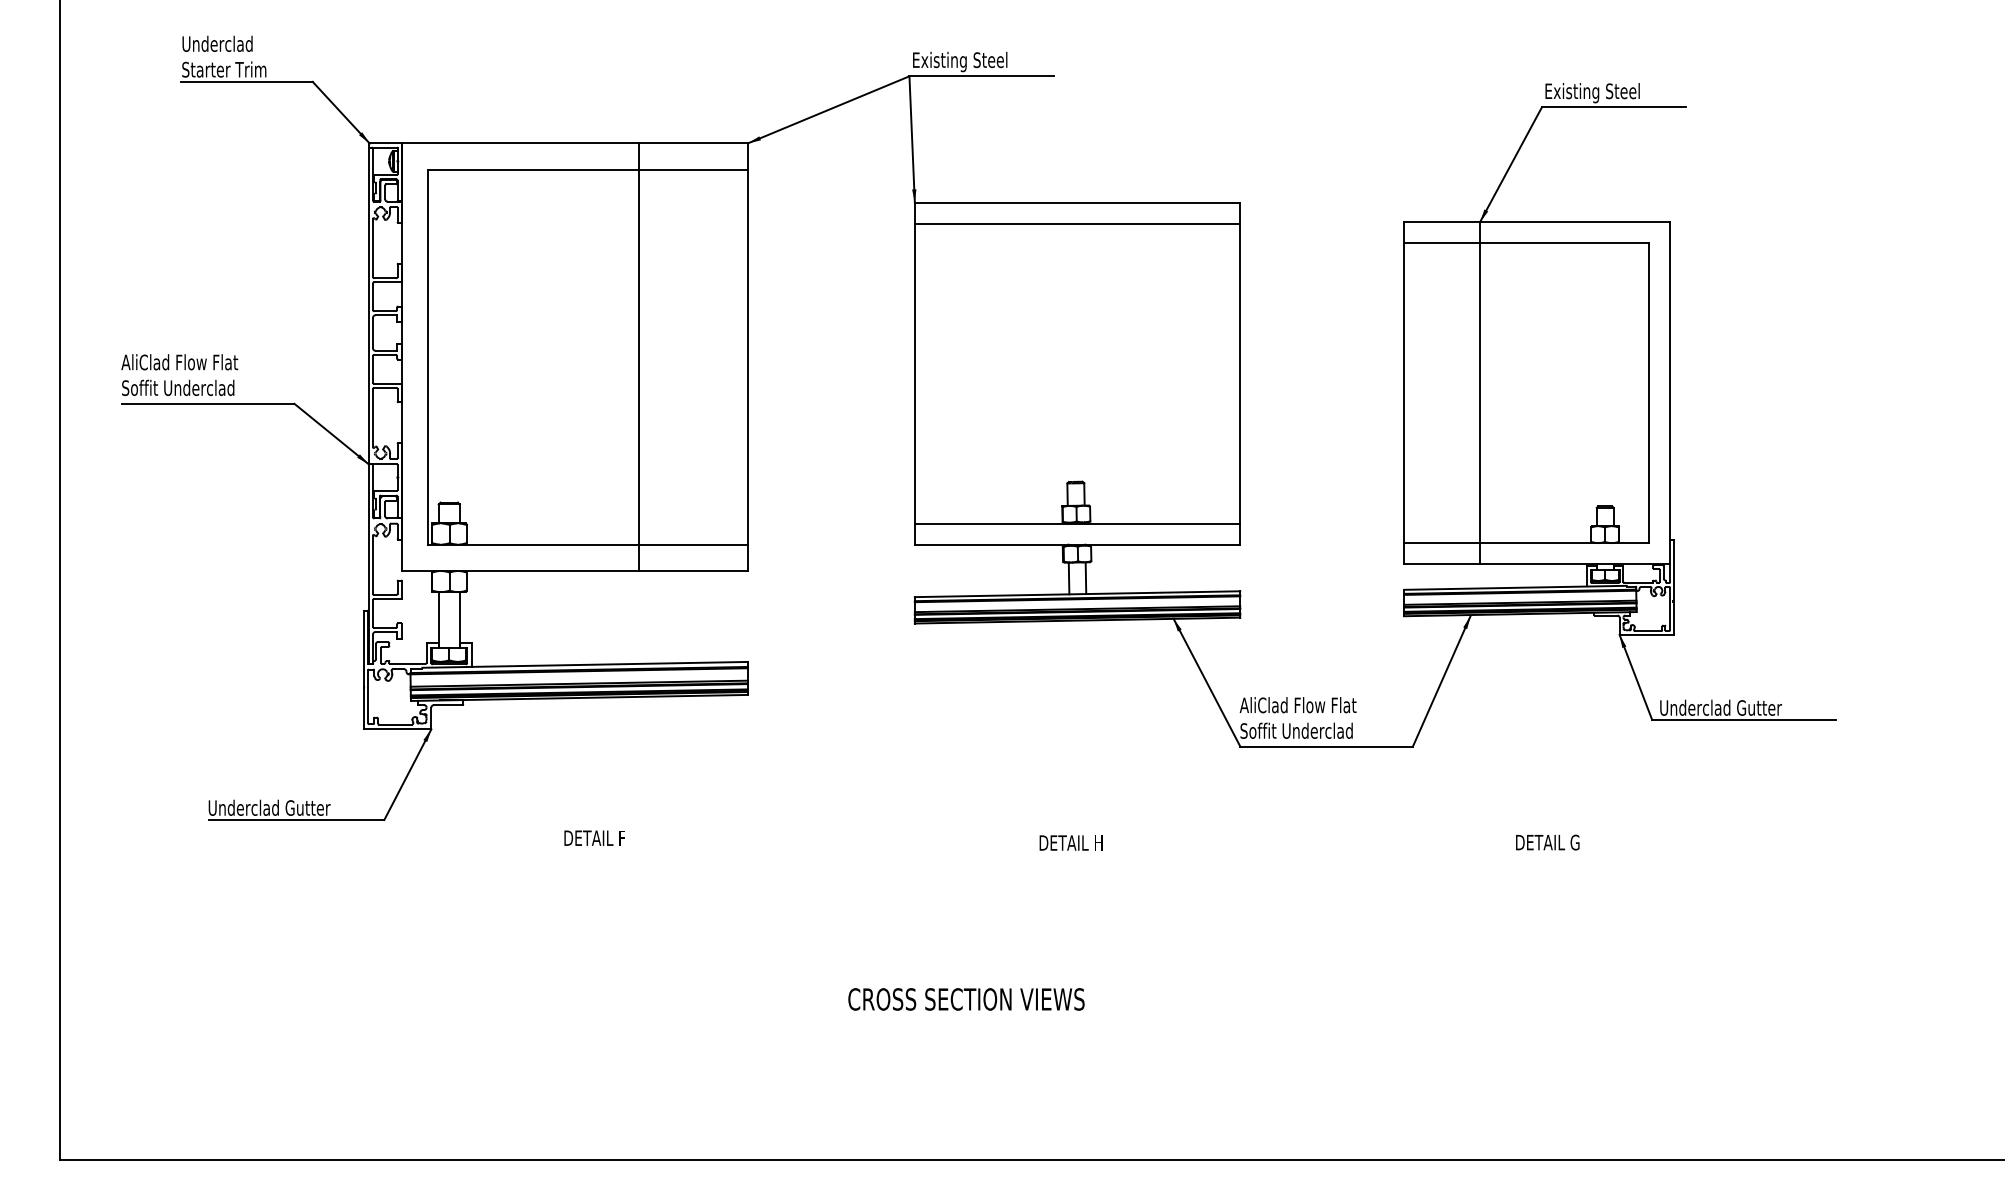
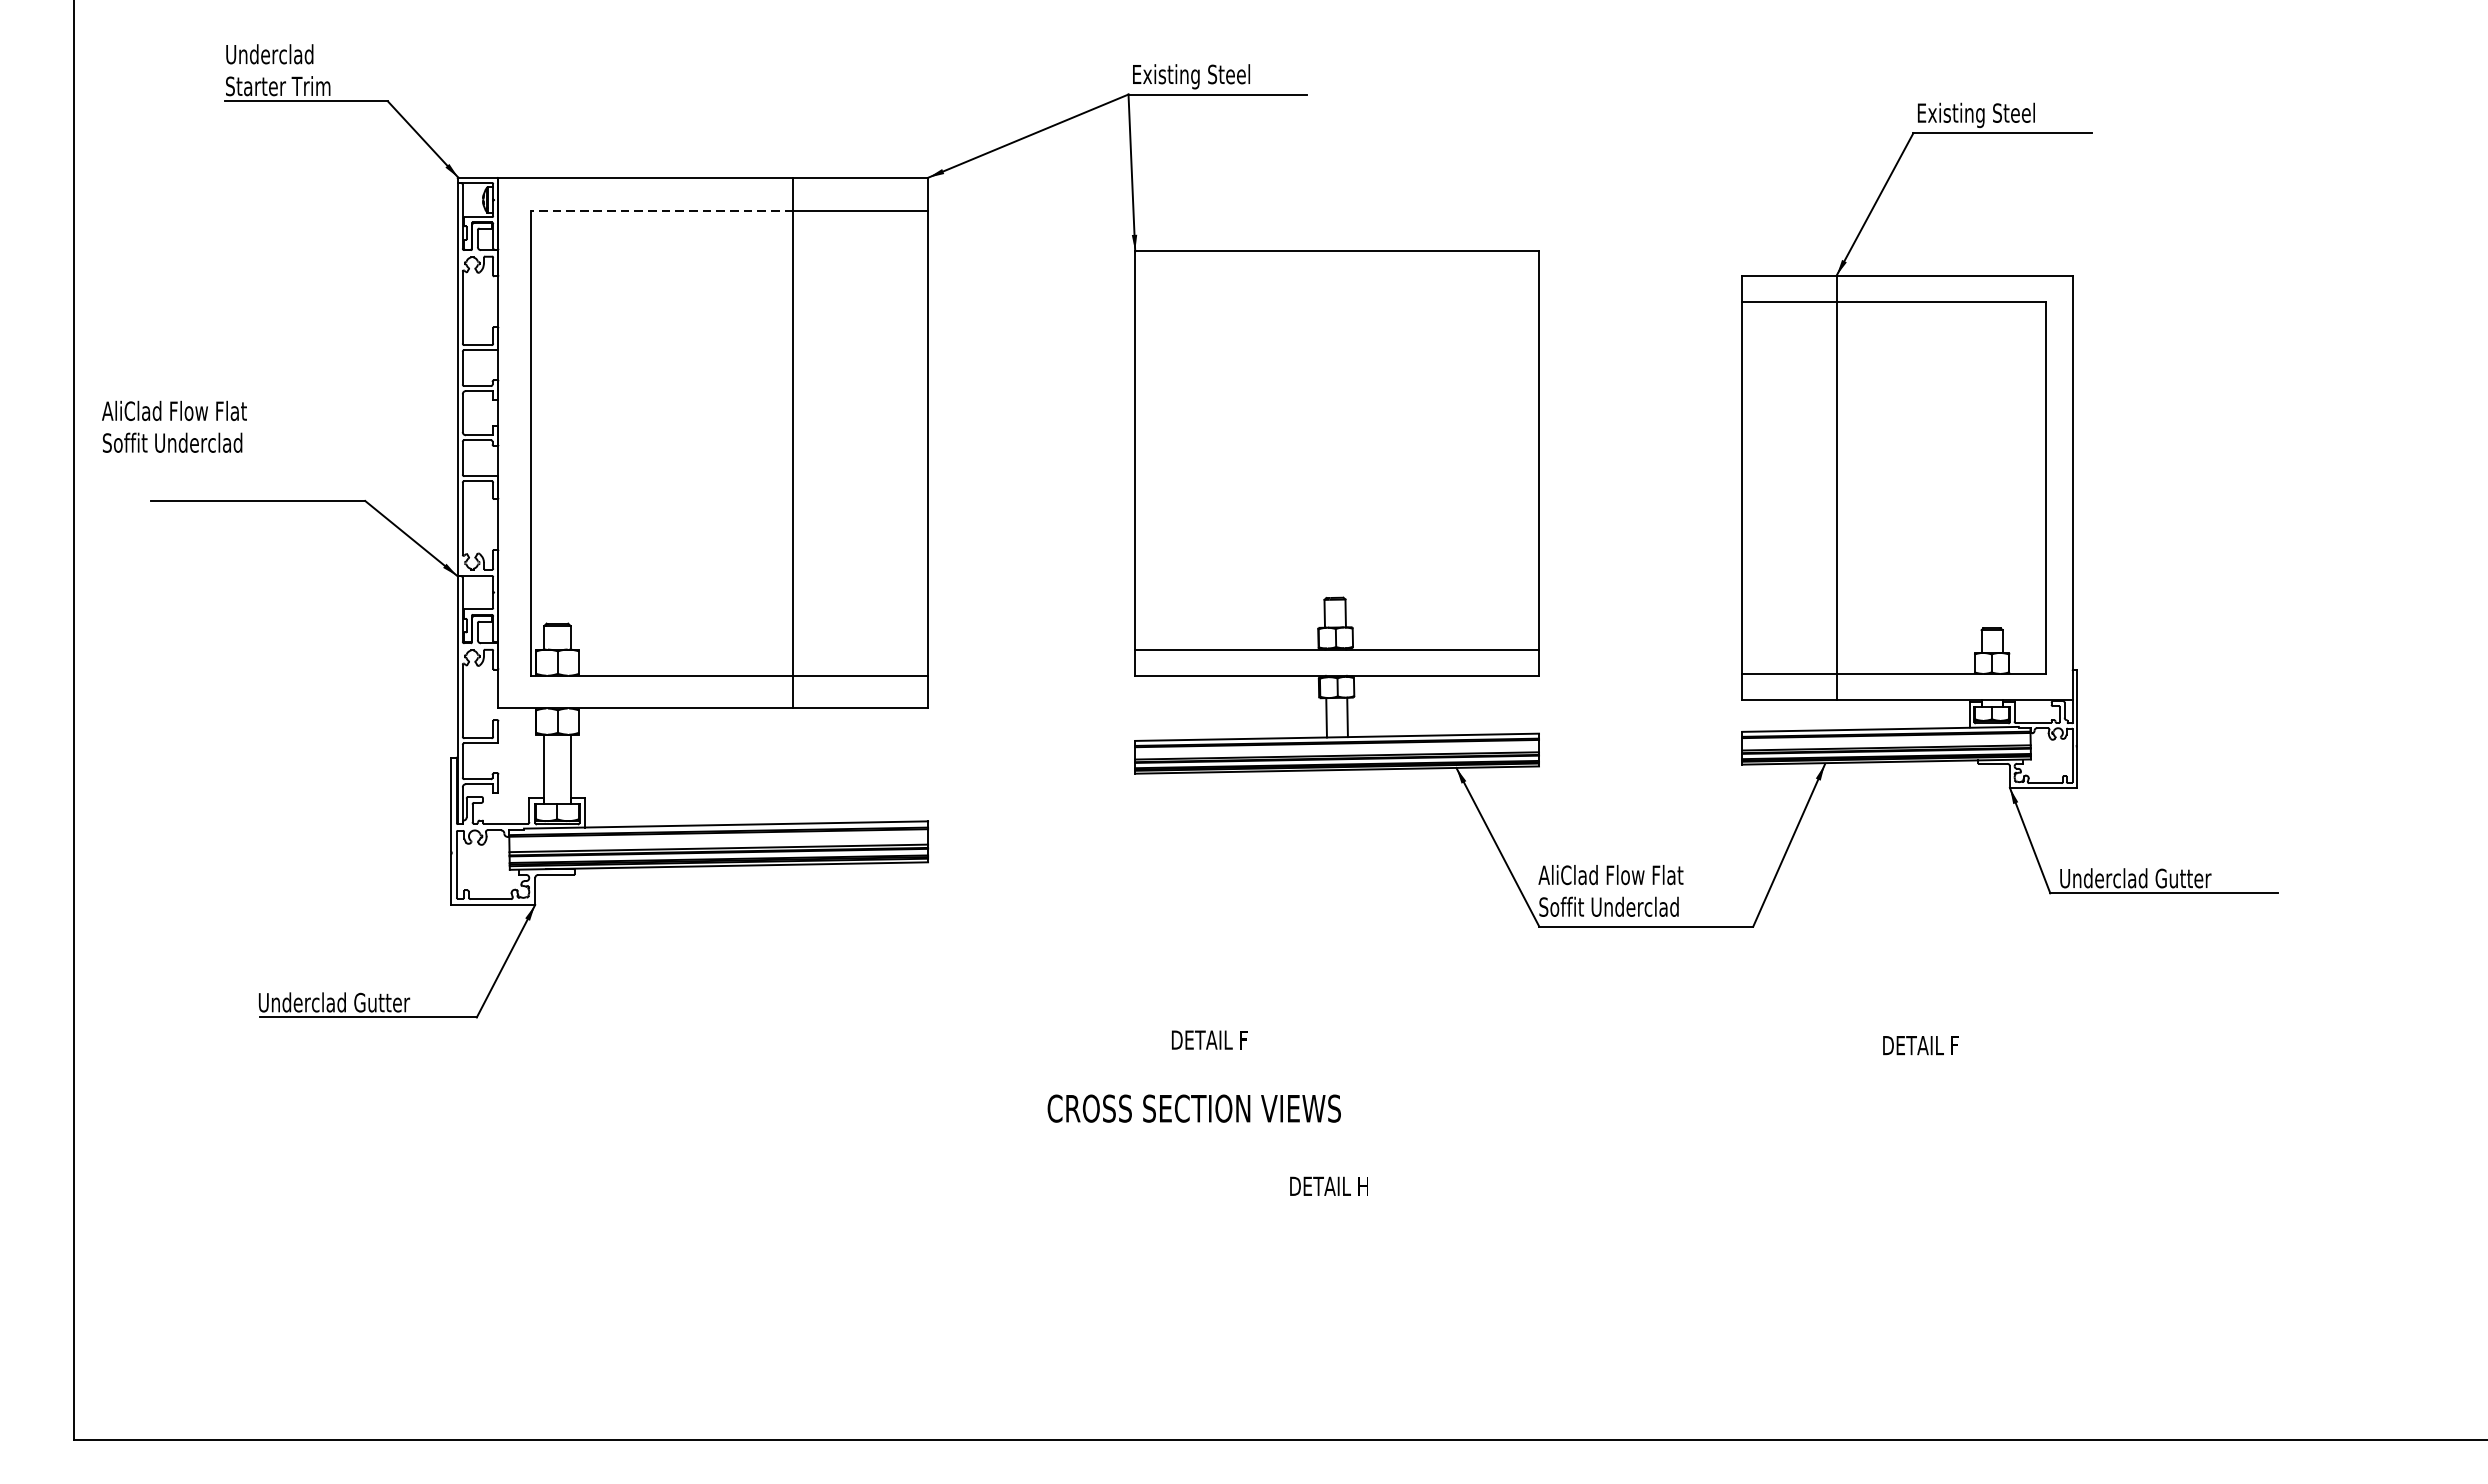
line: (533, 169) -> (661, 210), solid -> dashed
line: (1077, 223) -> (1337, 277), removed
text: (179, 374) -> (174, 426), moved
text: (594, 837) -> (1209, 1039), moved
text: (1070, 842) -> (1328, 1185), moved
text: (1547, 842) -> (1920, 1045), DETAIL G -> DETAIL F
text: (966, 999) -> (1194, 1108), moved

